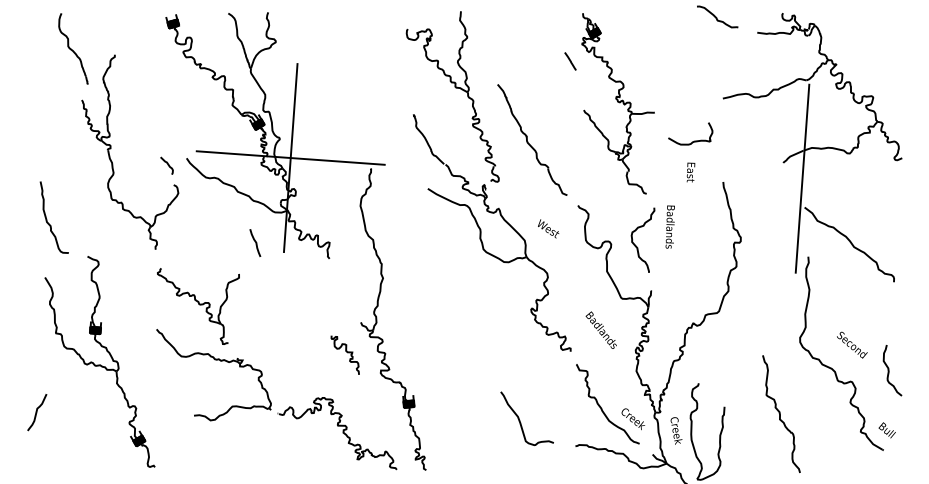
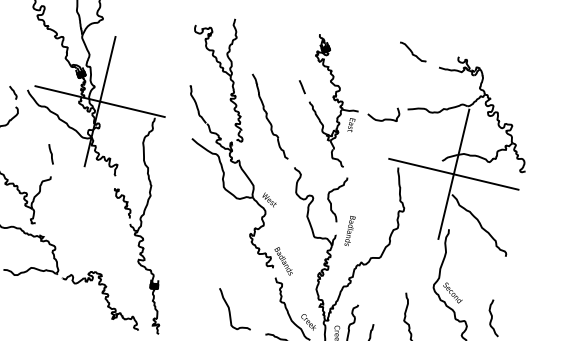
line: (570, 61) -> (302, 87), moved
curve: (694, 140) -> (385, 118), moved
text: (690, 172) -> (351, 125), moved
line: (802, 178) -> (453, 174), added
text: (669, 226) -> (349, 230), moved
text: (548, 228) -> (269, 199), moved
curve: (255, 242) -> (51, 153), moved
text: (600, 329) -> (283, 260), moved
text: (852, 344) -> (453, 292), moved
curve: (346, 352) -> (123, 201), moved

